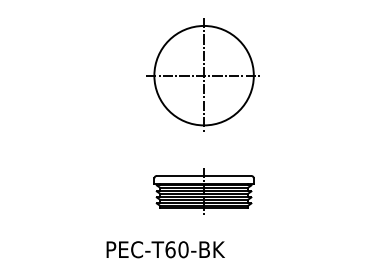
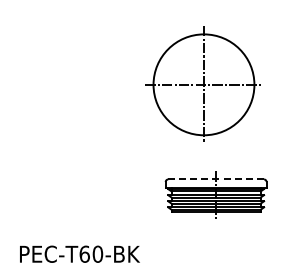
part: (202, 74) -> (202, 83), moved
line: (203, 175) -> (215, 178), solid -> dashed
text: (165, 249) -> (79, 254), moved

